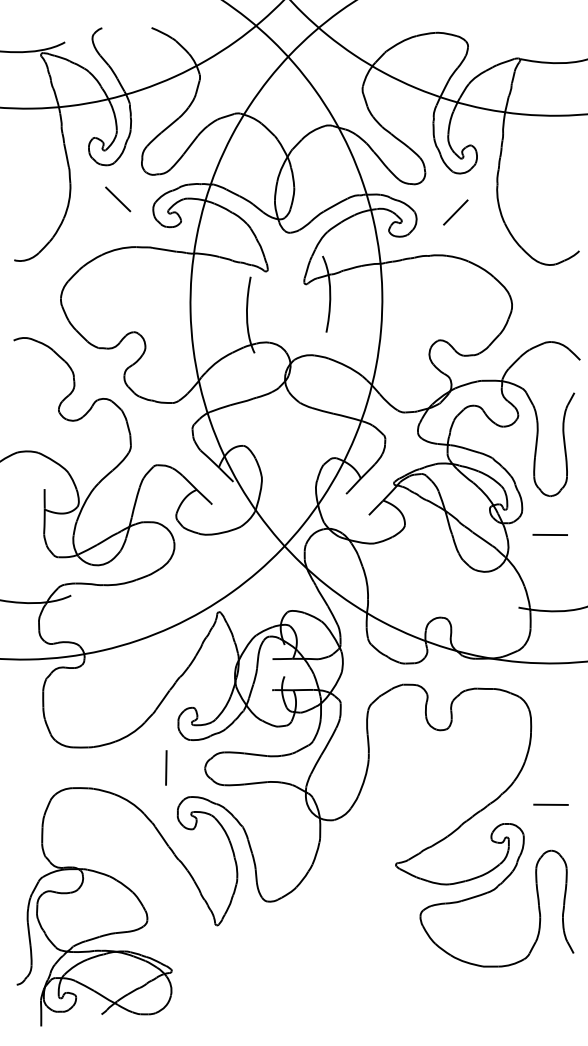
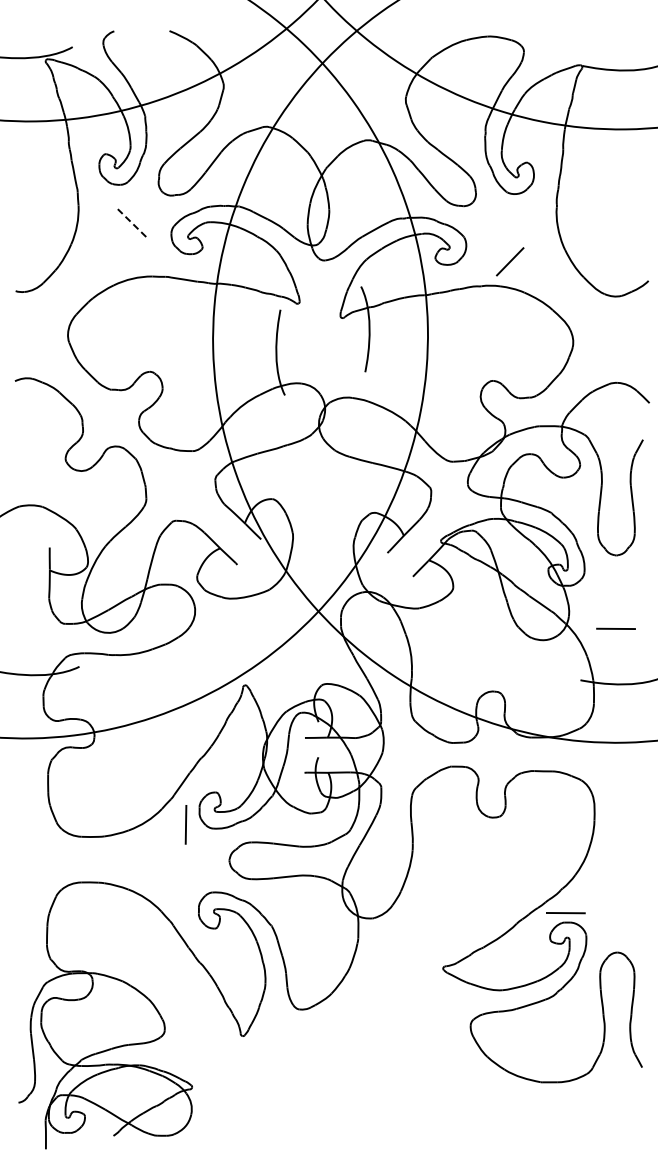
line: (118, 199) -> (132, 223), solid -> dashed
line: (456, 212) -> (510, 261), moved
line: (549, 534) -> (615, 628), moved
line: (165, 767) -> (185, 824), moved
line: (550, 805) -> (565, 913), moved

